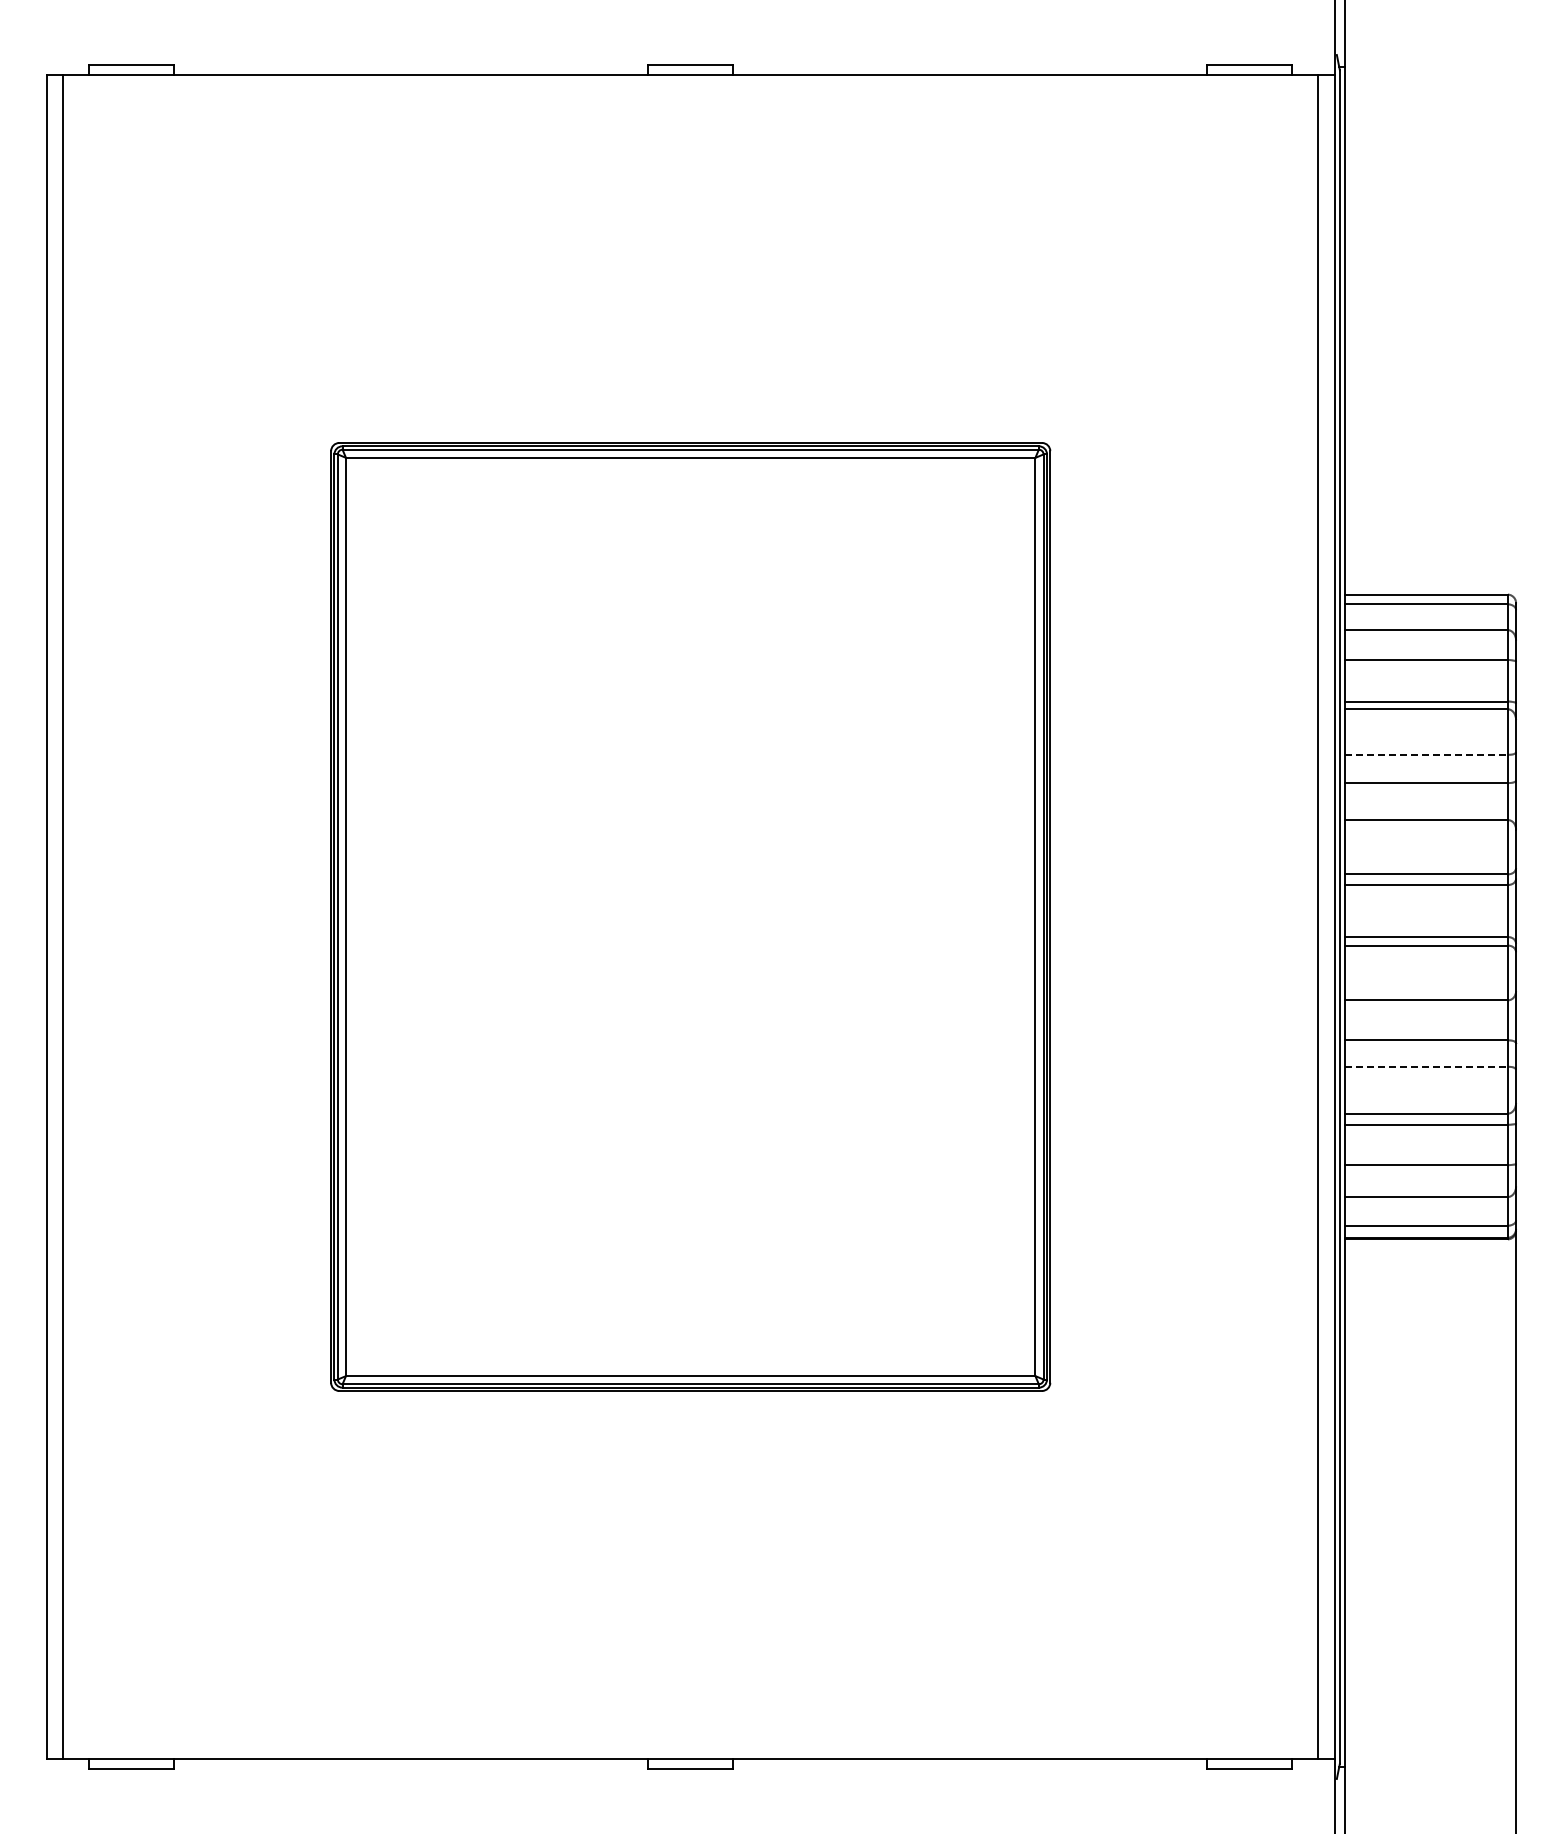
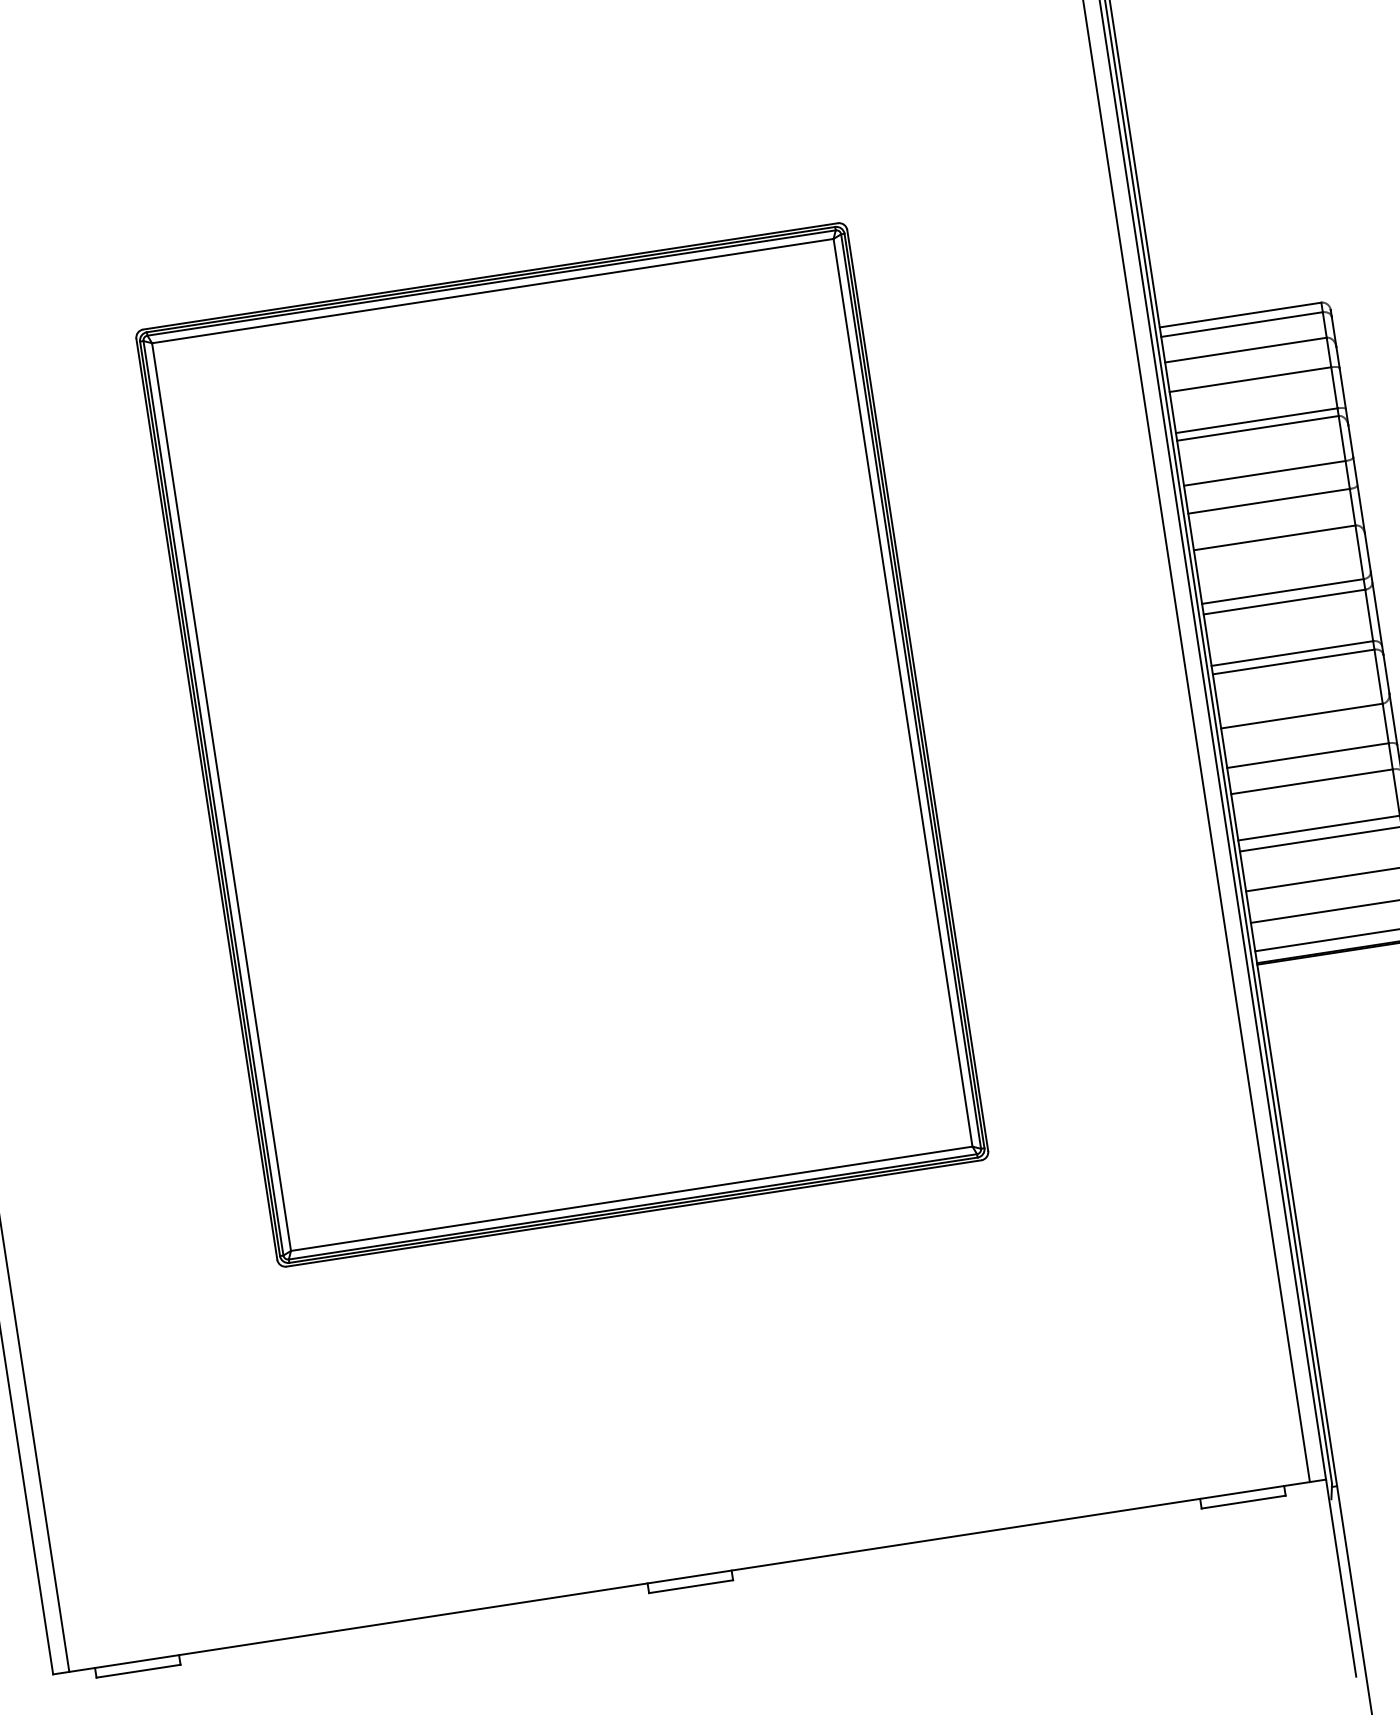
line: (1426, 754) -> (1265, 473), dashed -> solid
line: (1426, 1066) -> (1312, 781), dashed -> solid

